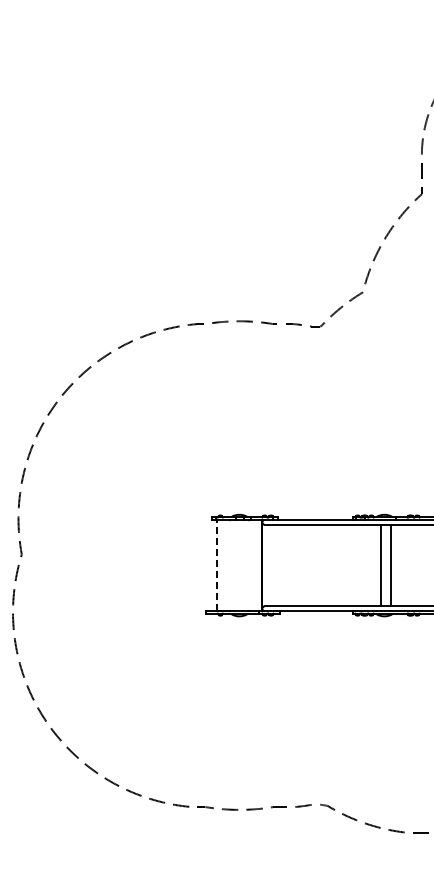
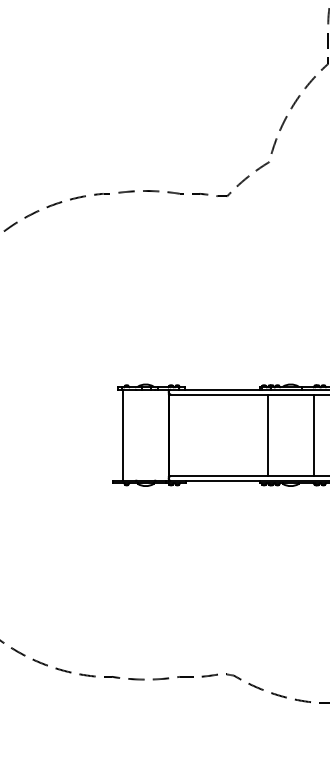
line: (216, 565) -> (122, 435), dashed -> solid
line: (380, 565) -> (267, 435), moved
line: (391, 565) -> (313, 435), moved

